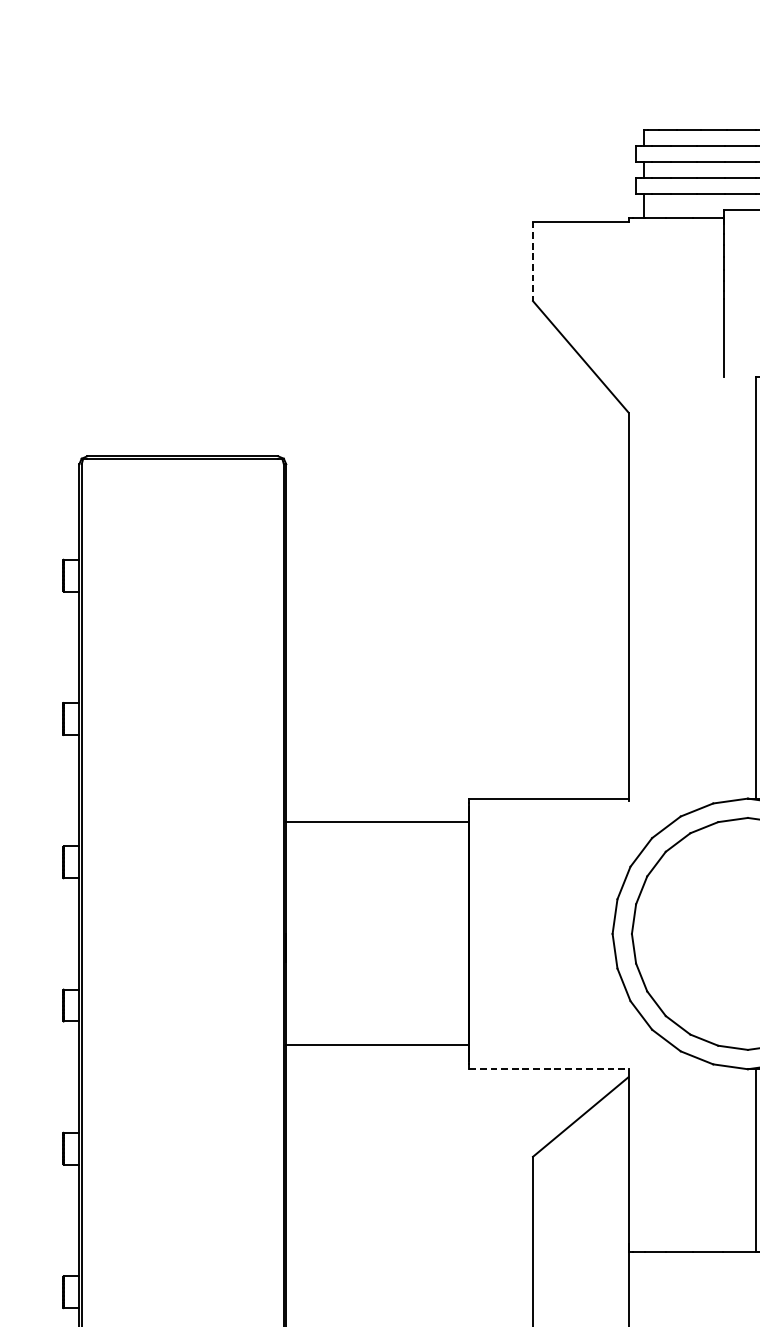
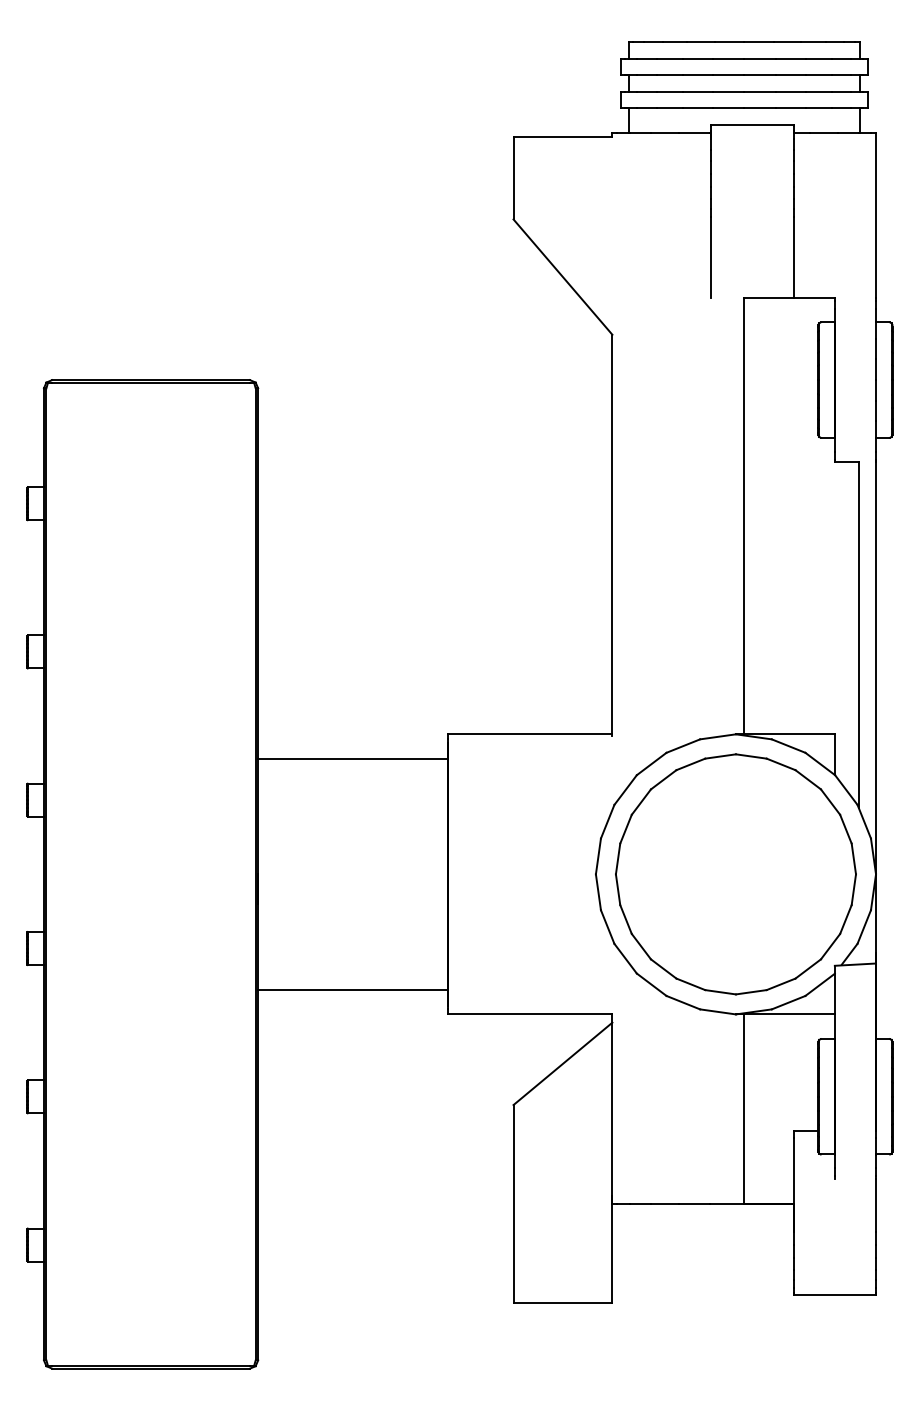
line: (532, 261) -> (513, 178), dashed -> solid
line: (549, 1069) -> (530, 1014), dashed -> solid

